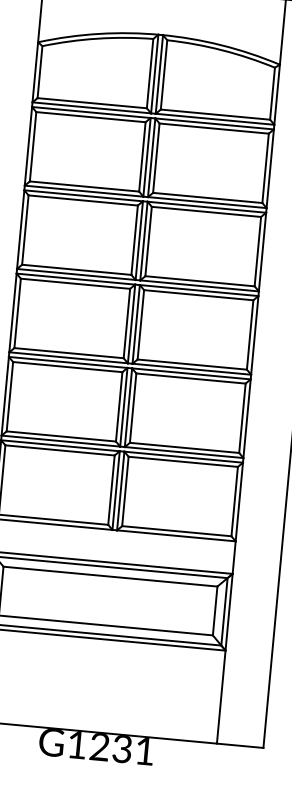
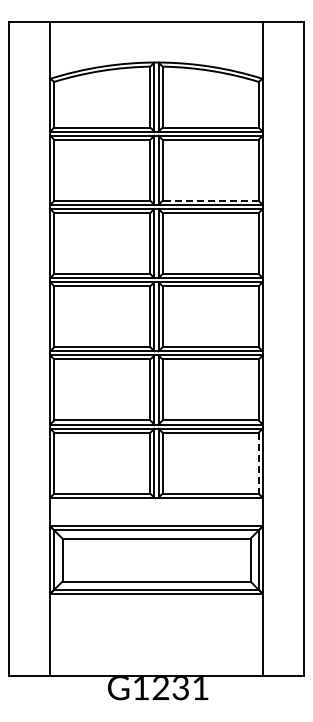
line: (207, 197) -> (210, 200), solid -> dashed
line: (234, 501) -> (258, 463), solid -> dashed

